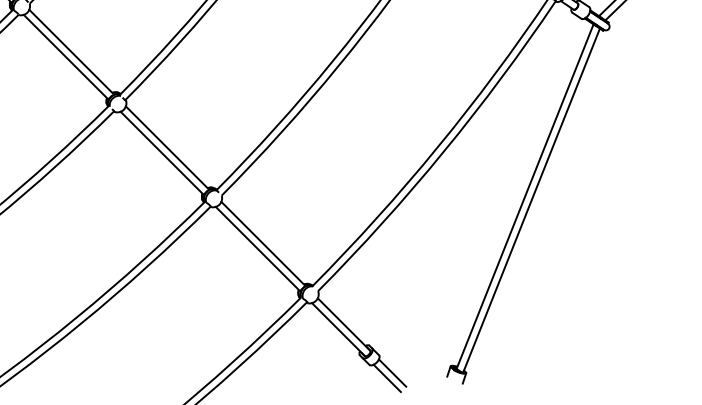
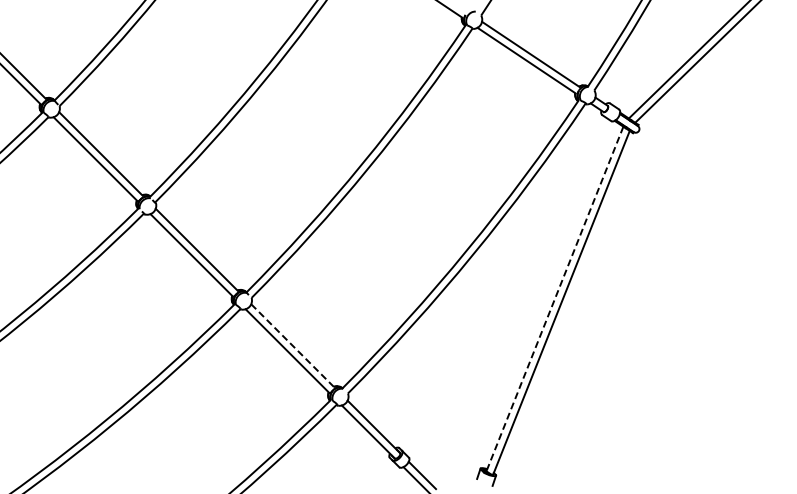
line: (524, 197) -> (554, 299), solid -> dashed
line: (262, 243) -> (292, 345), solid -> dashed

